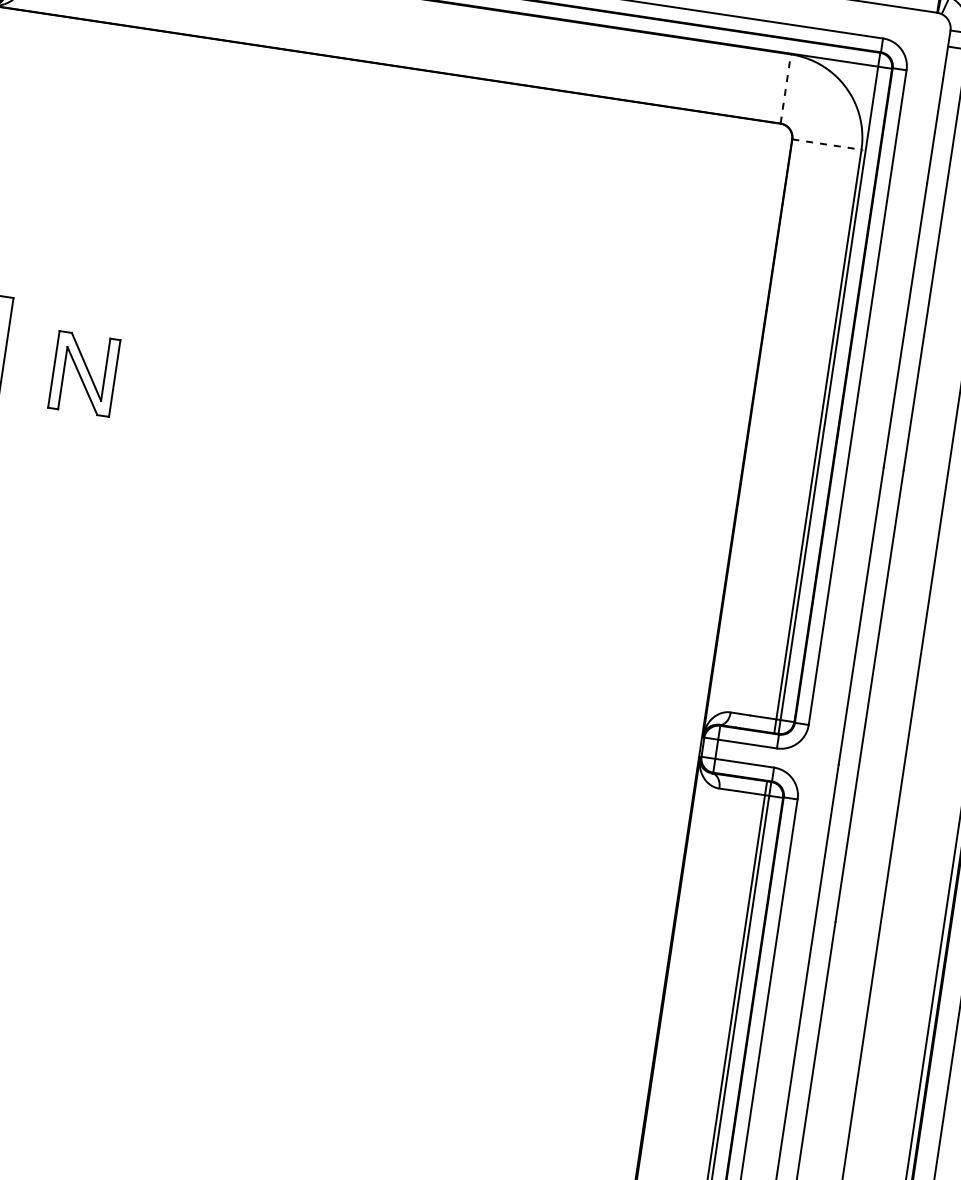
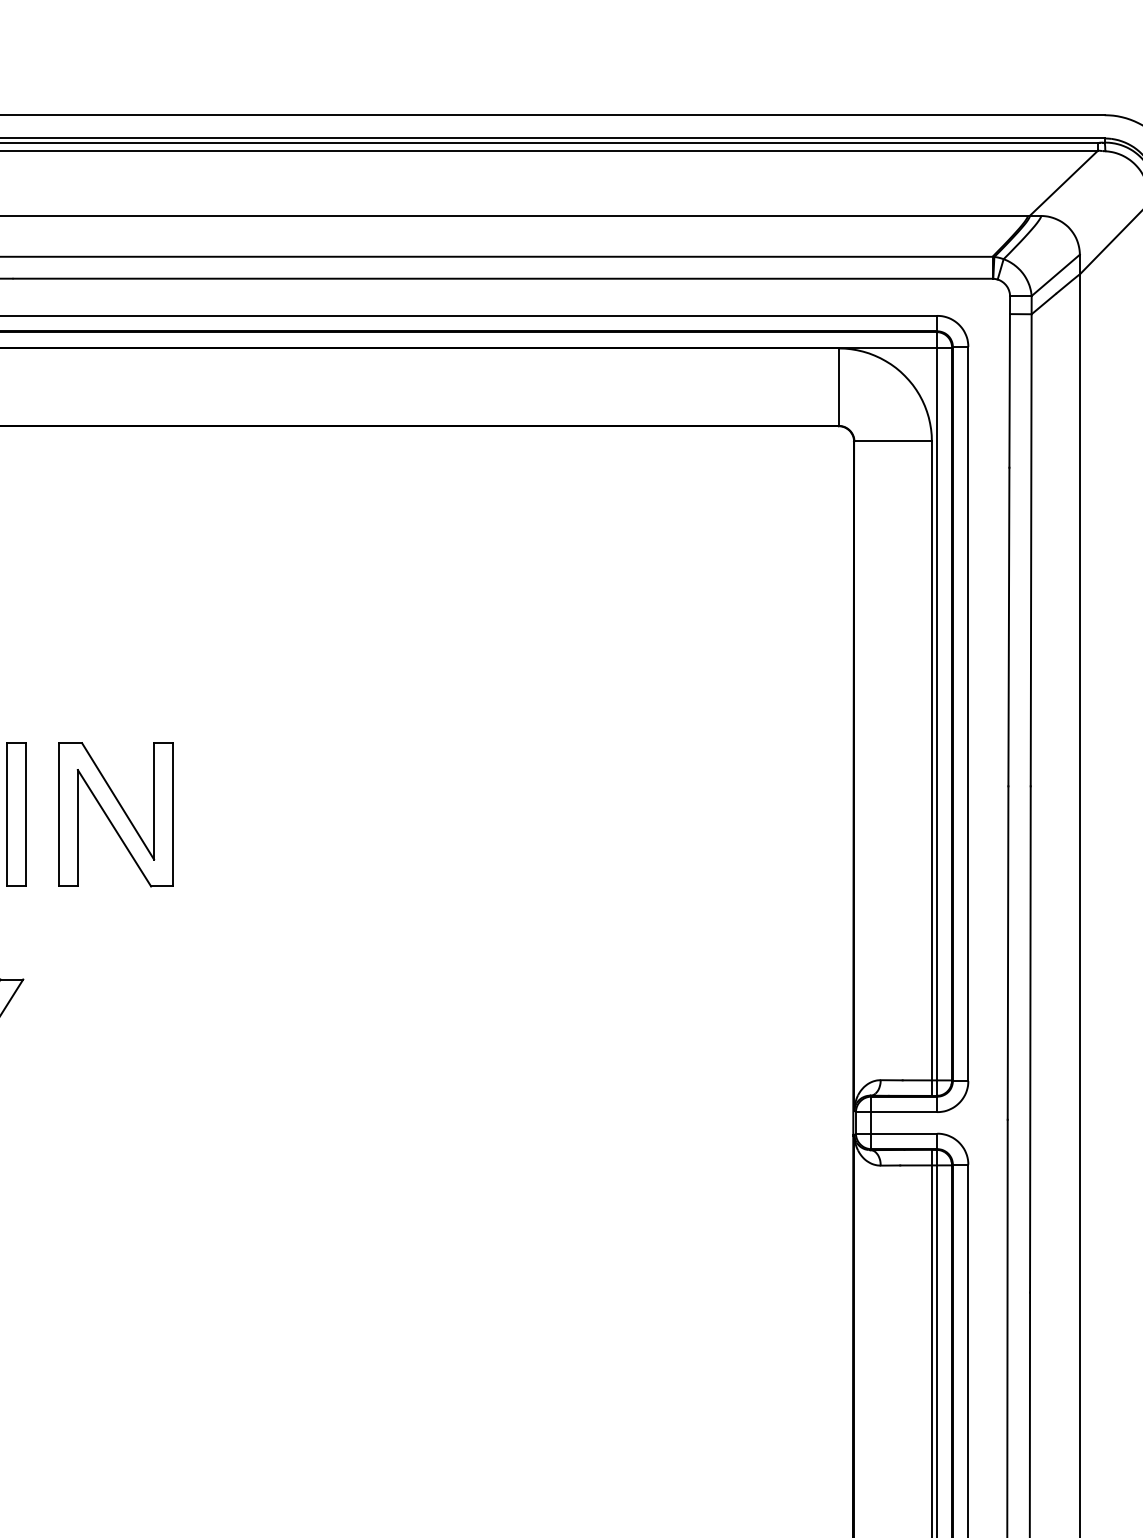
line: (785, 89) -> (838, 387), dashed -> solid
line: (827, 144) -> (893, 441), dashed -> solid
part: (83, 373) -> (115, 814), size x1.67

